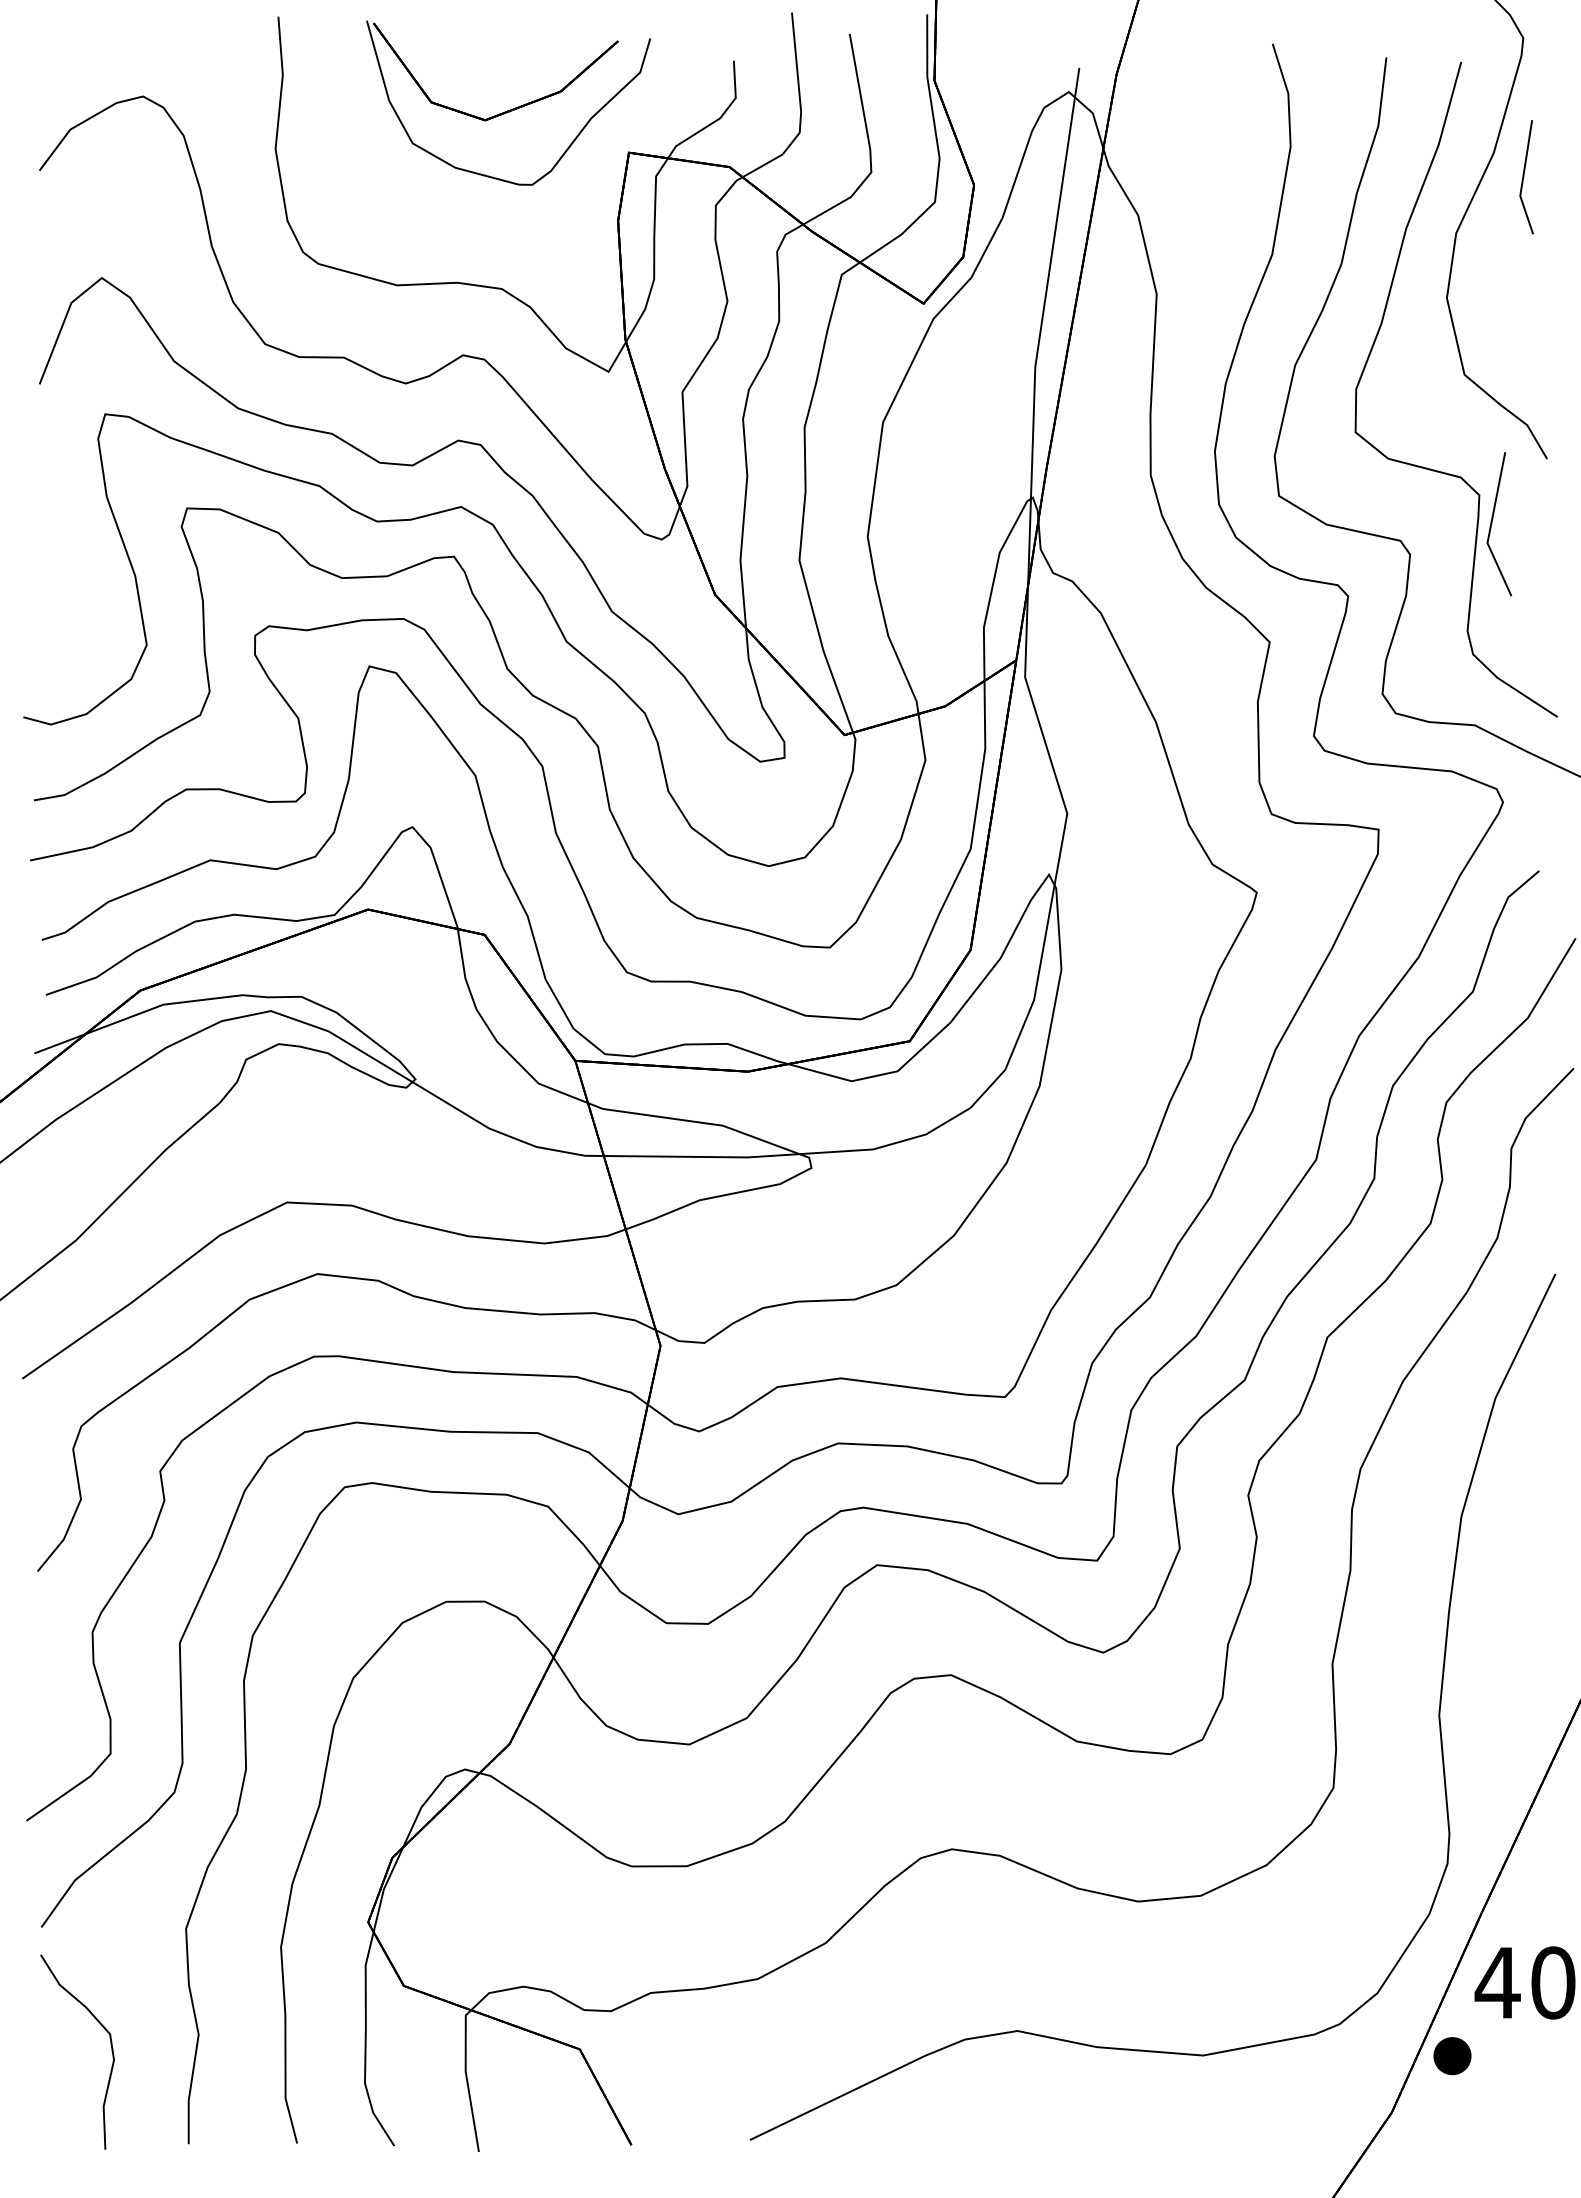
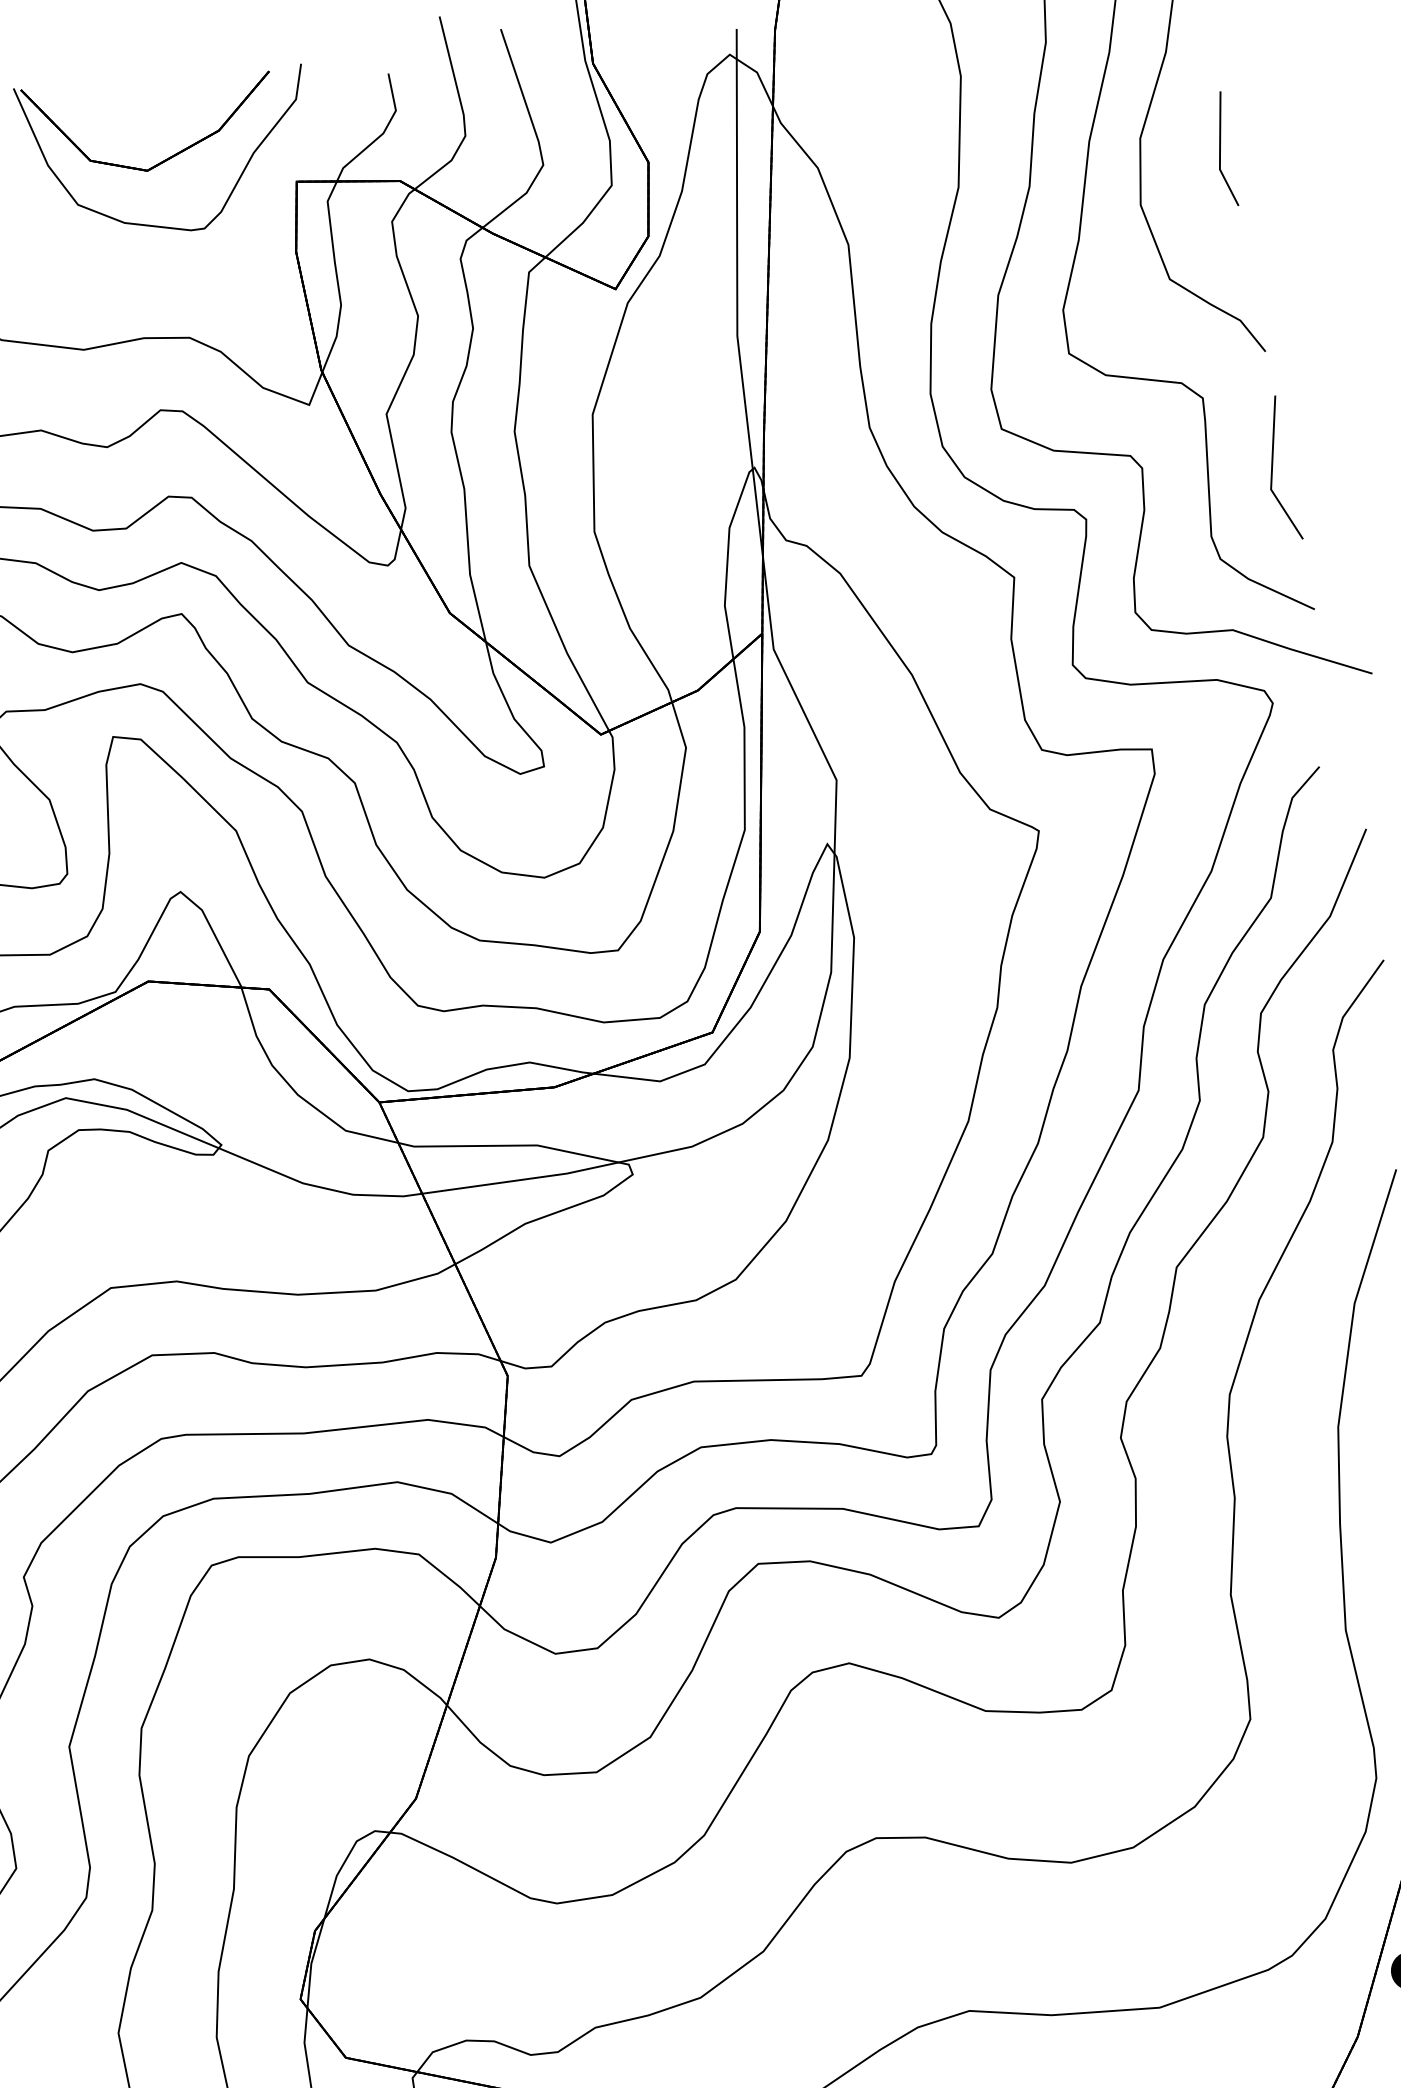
line: (1524, 177) -> (1221, 150), moved
line: (1492, 523) -> (1273, 469), moved

